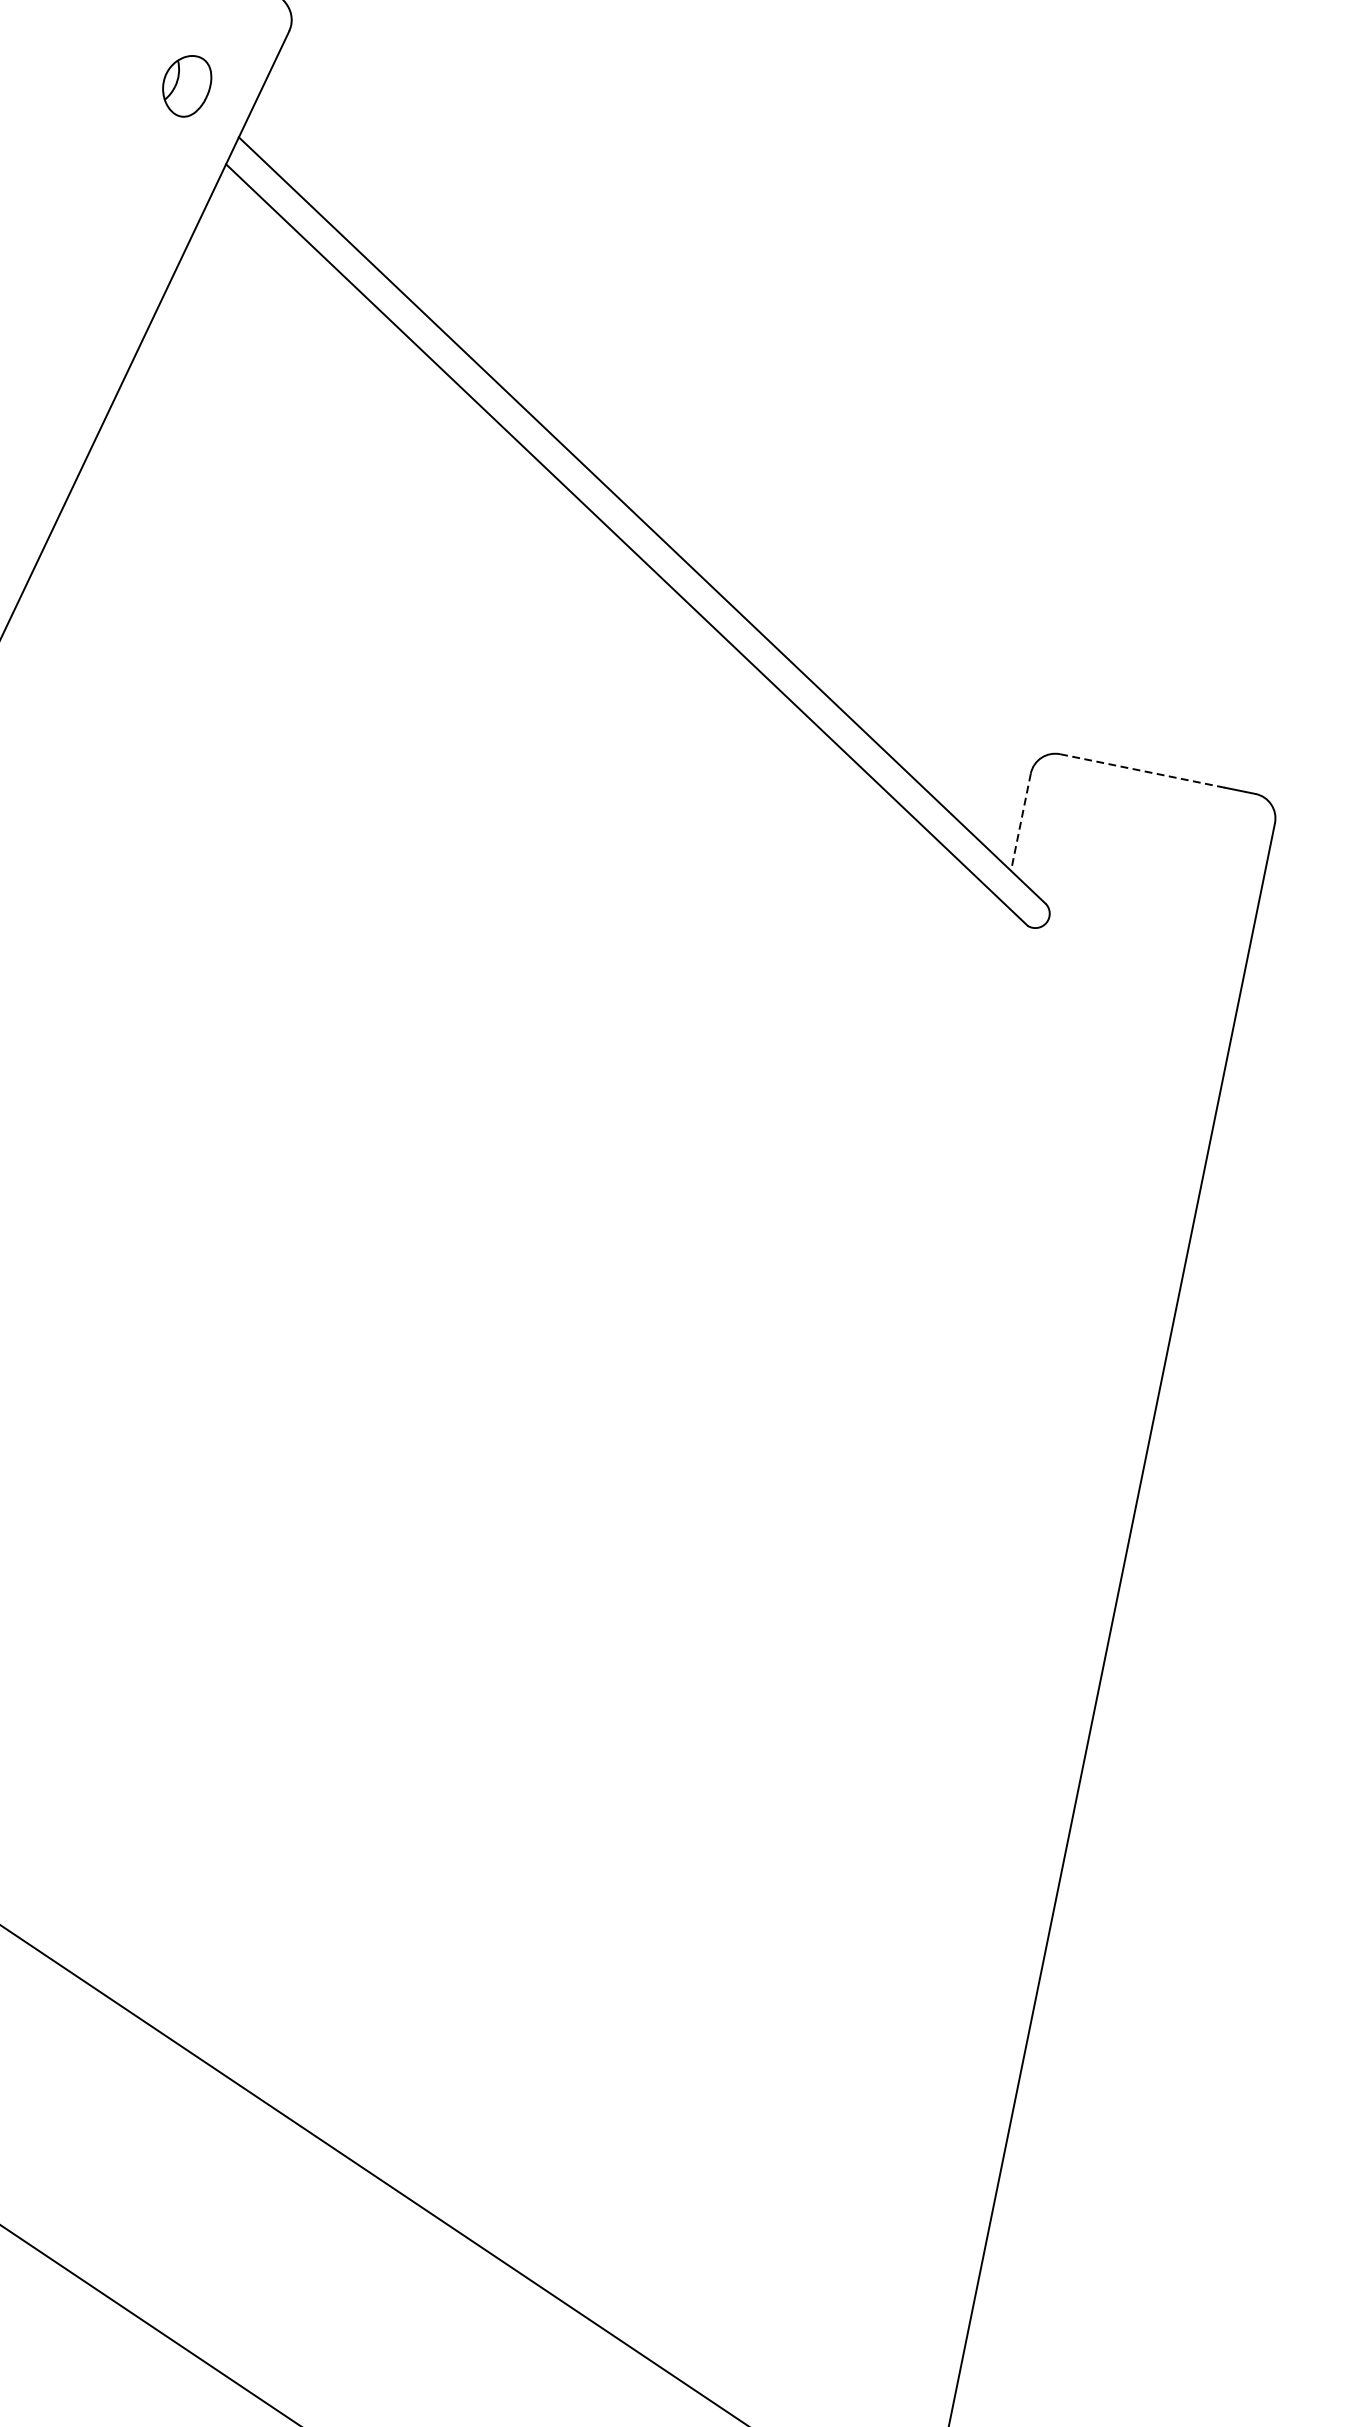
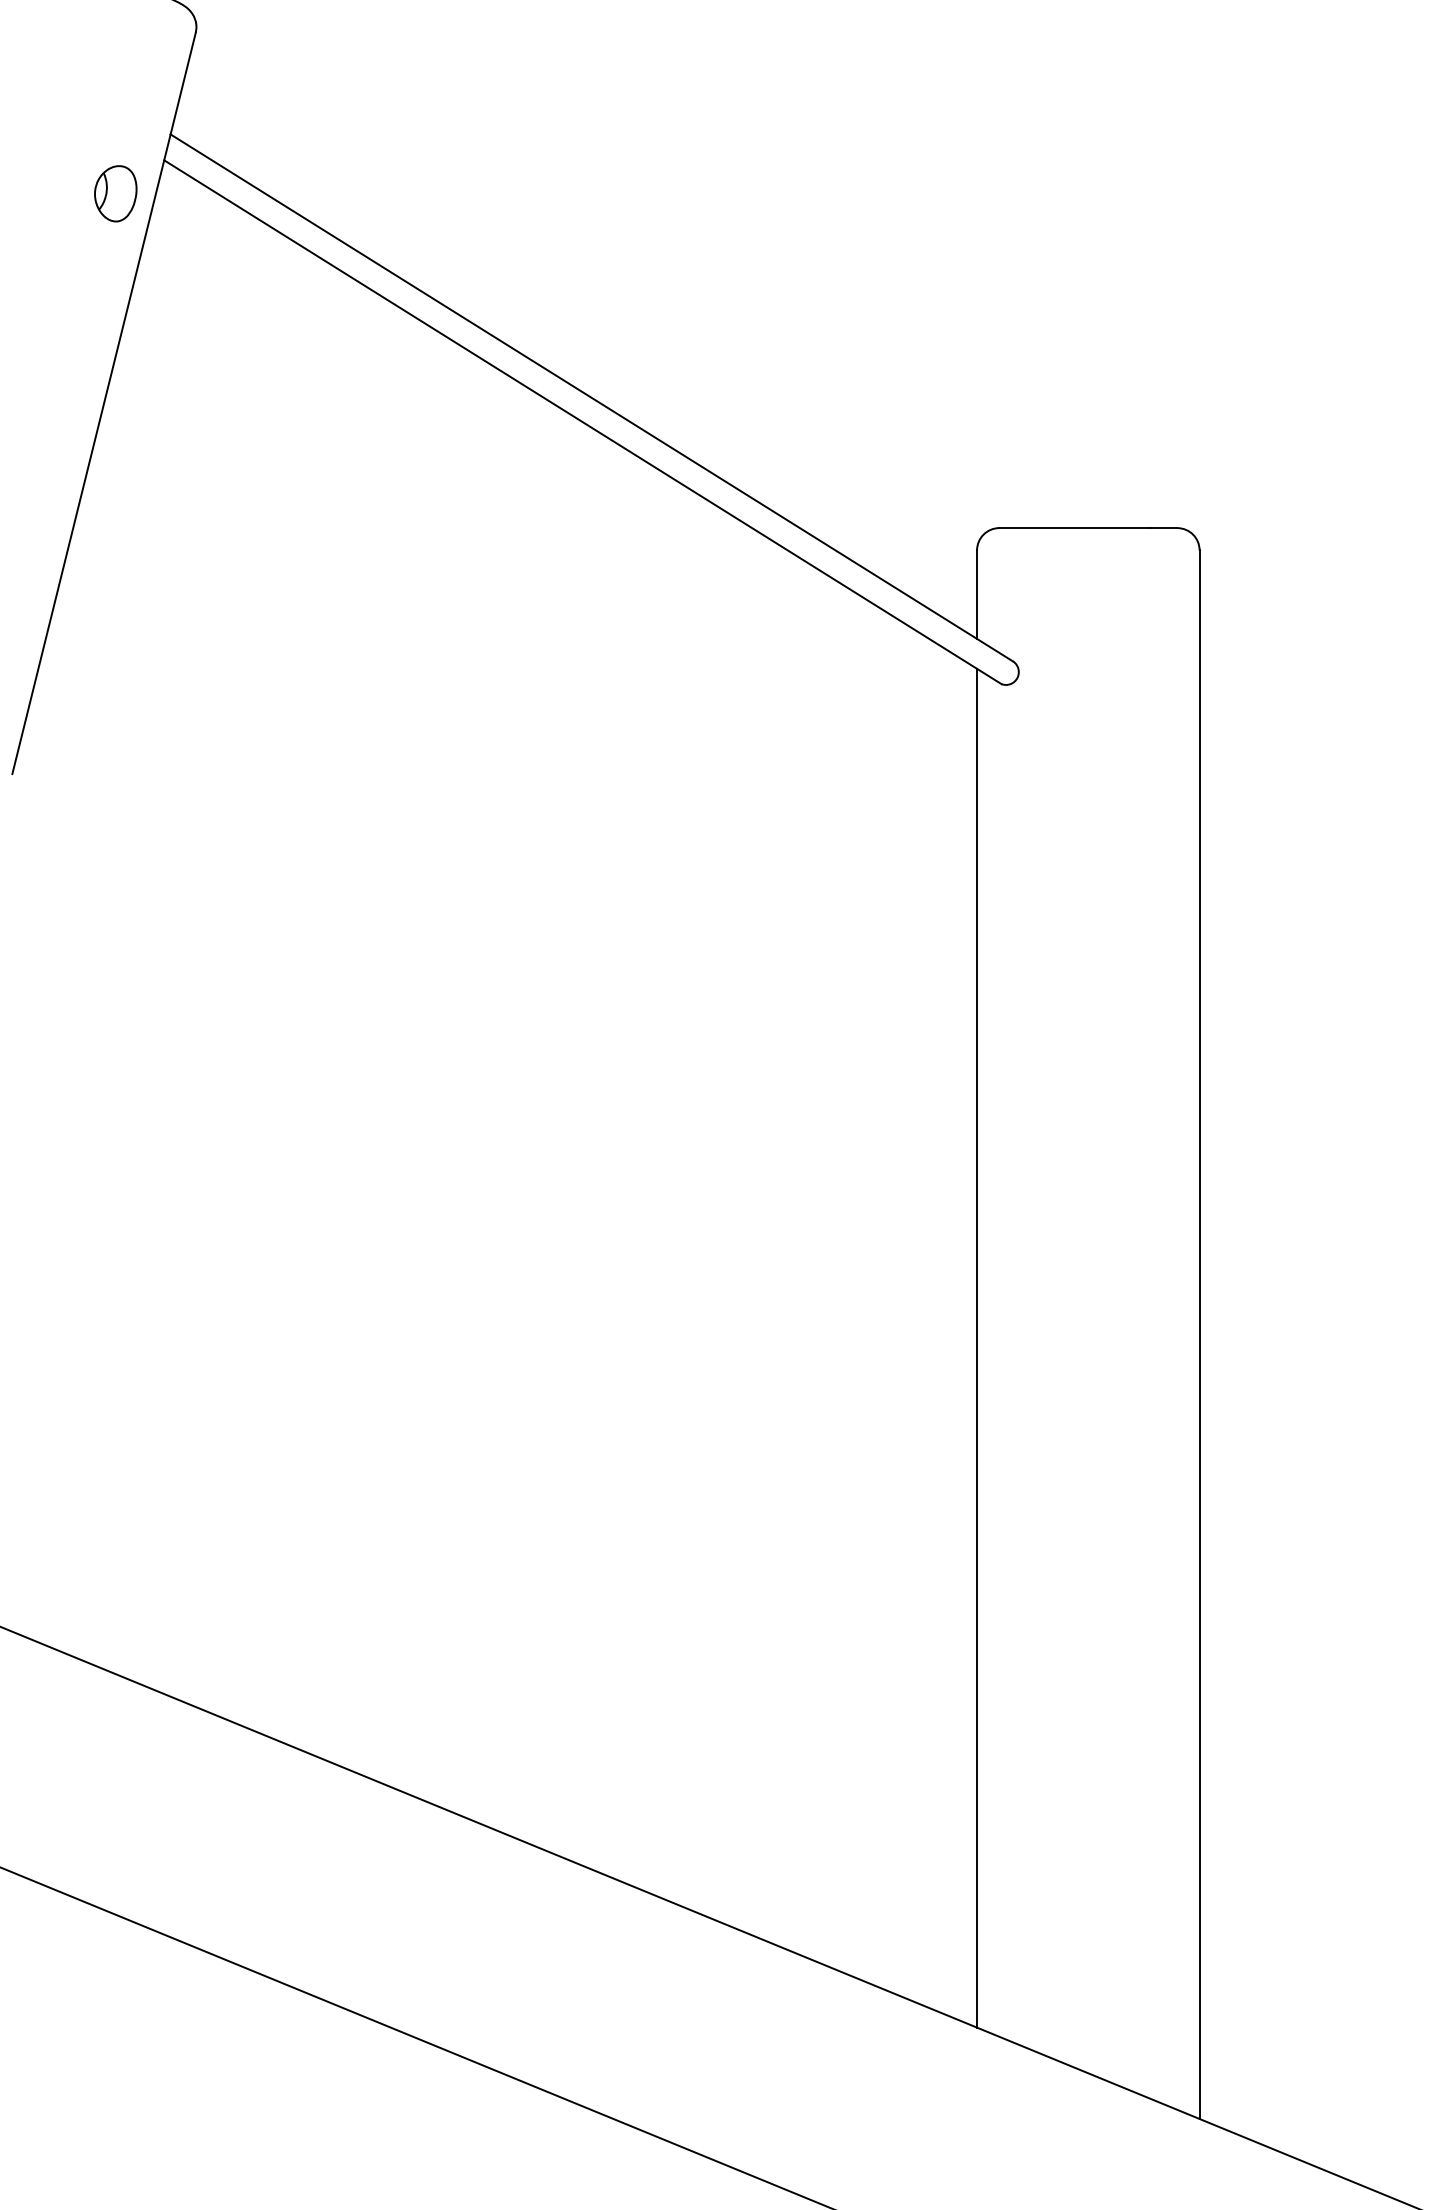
part: (186, 85) -> (115, 193), moved
line: (1142, 771) -> (1074, 528), dashed -> solid
line: (1021, 823) -> (977, 595), dashed -> solid
line: (853, 1648) -> (977, 1347), added

